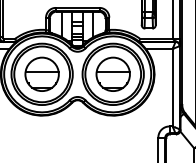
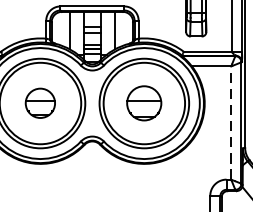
part: (41, 73) -> (39, 102), size x0.6
part: (112, 73) -> (143, 102), size x0.7
line: (172, 87) -> (230, 122), solid -> dashed

